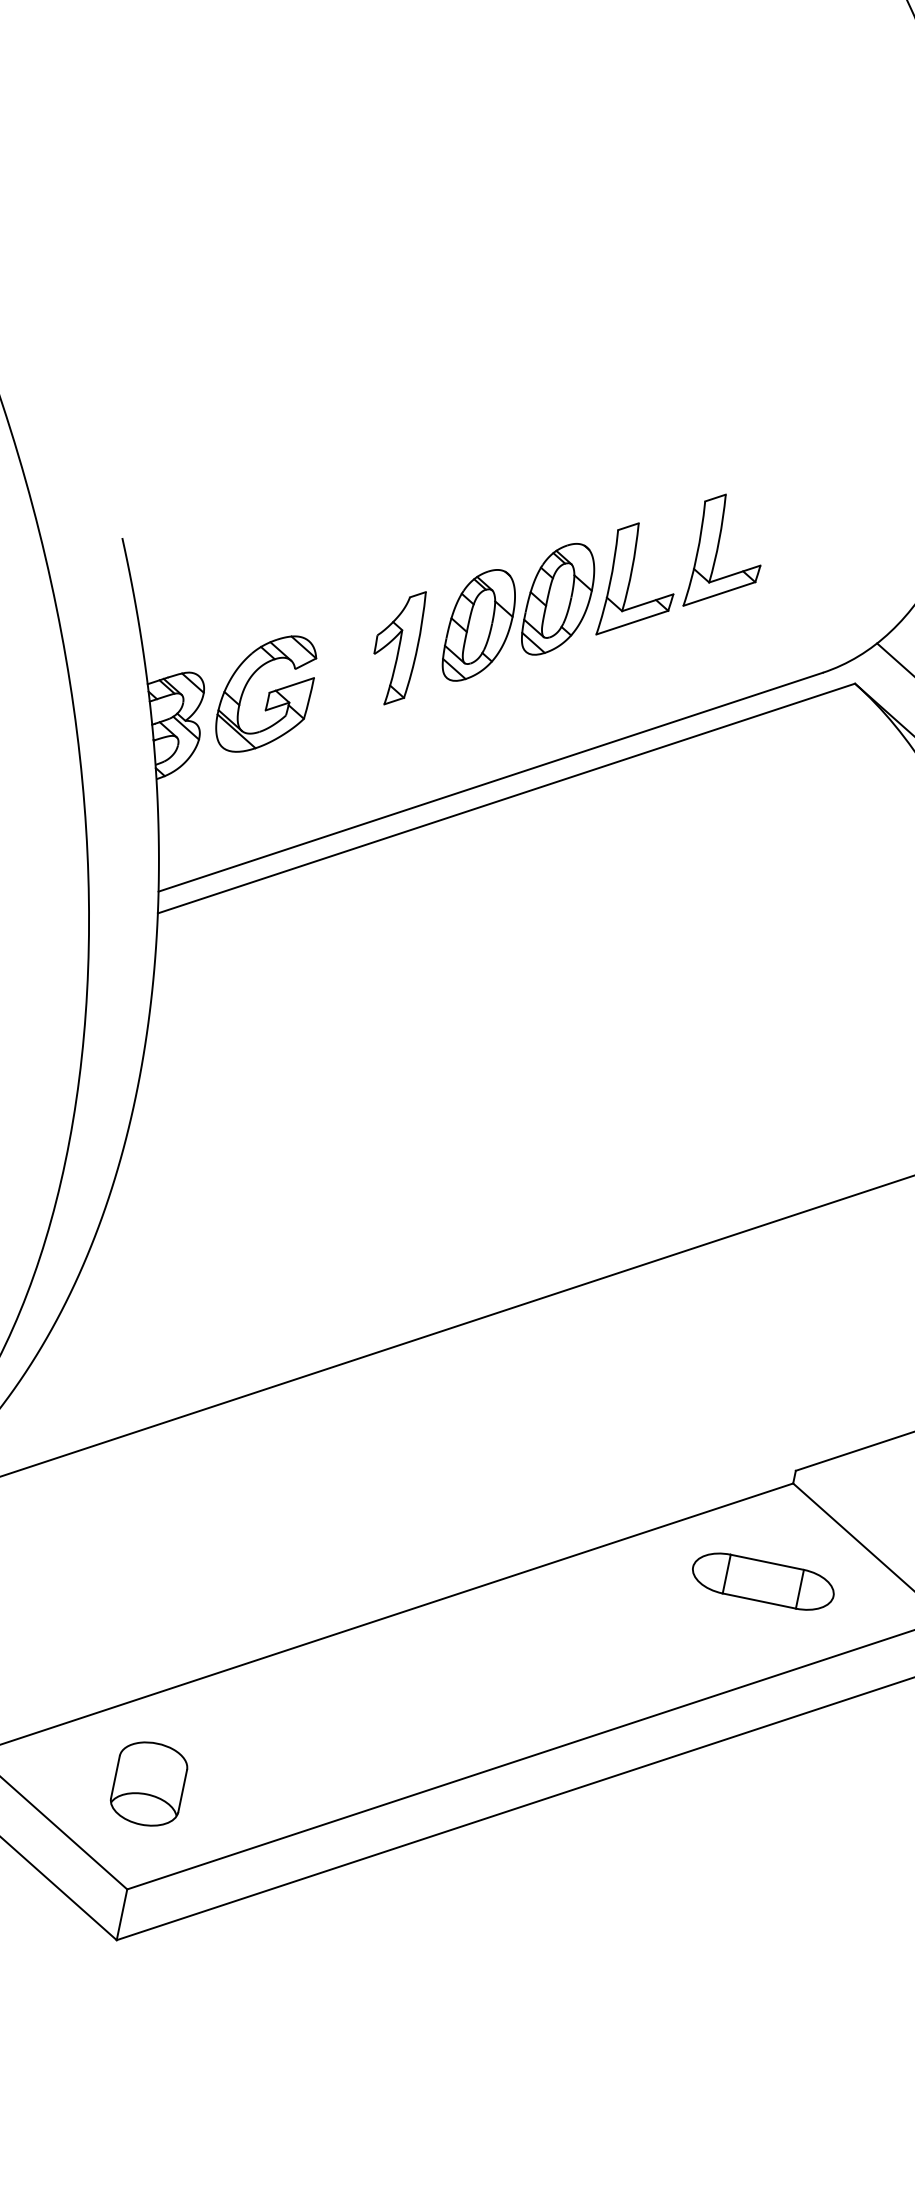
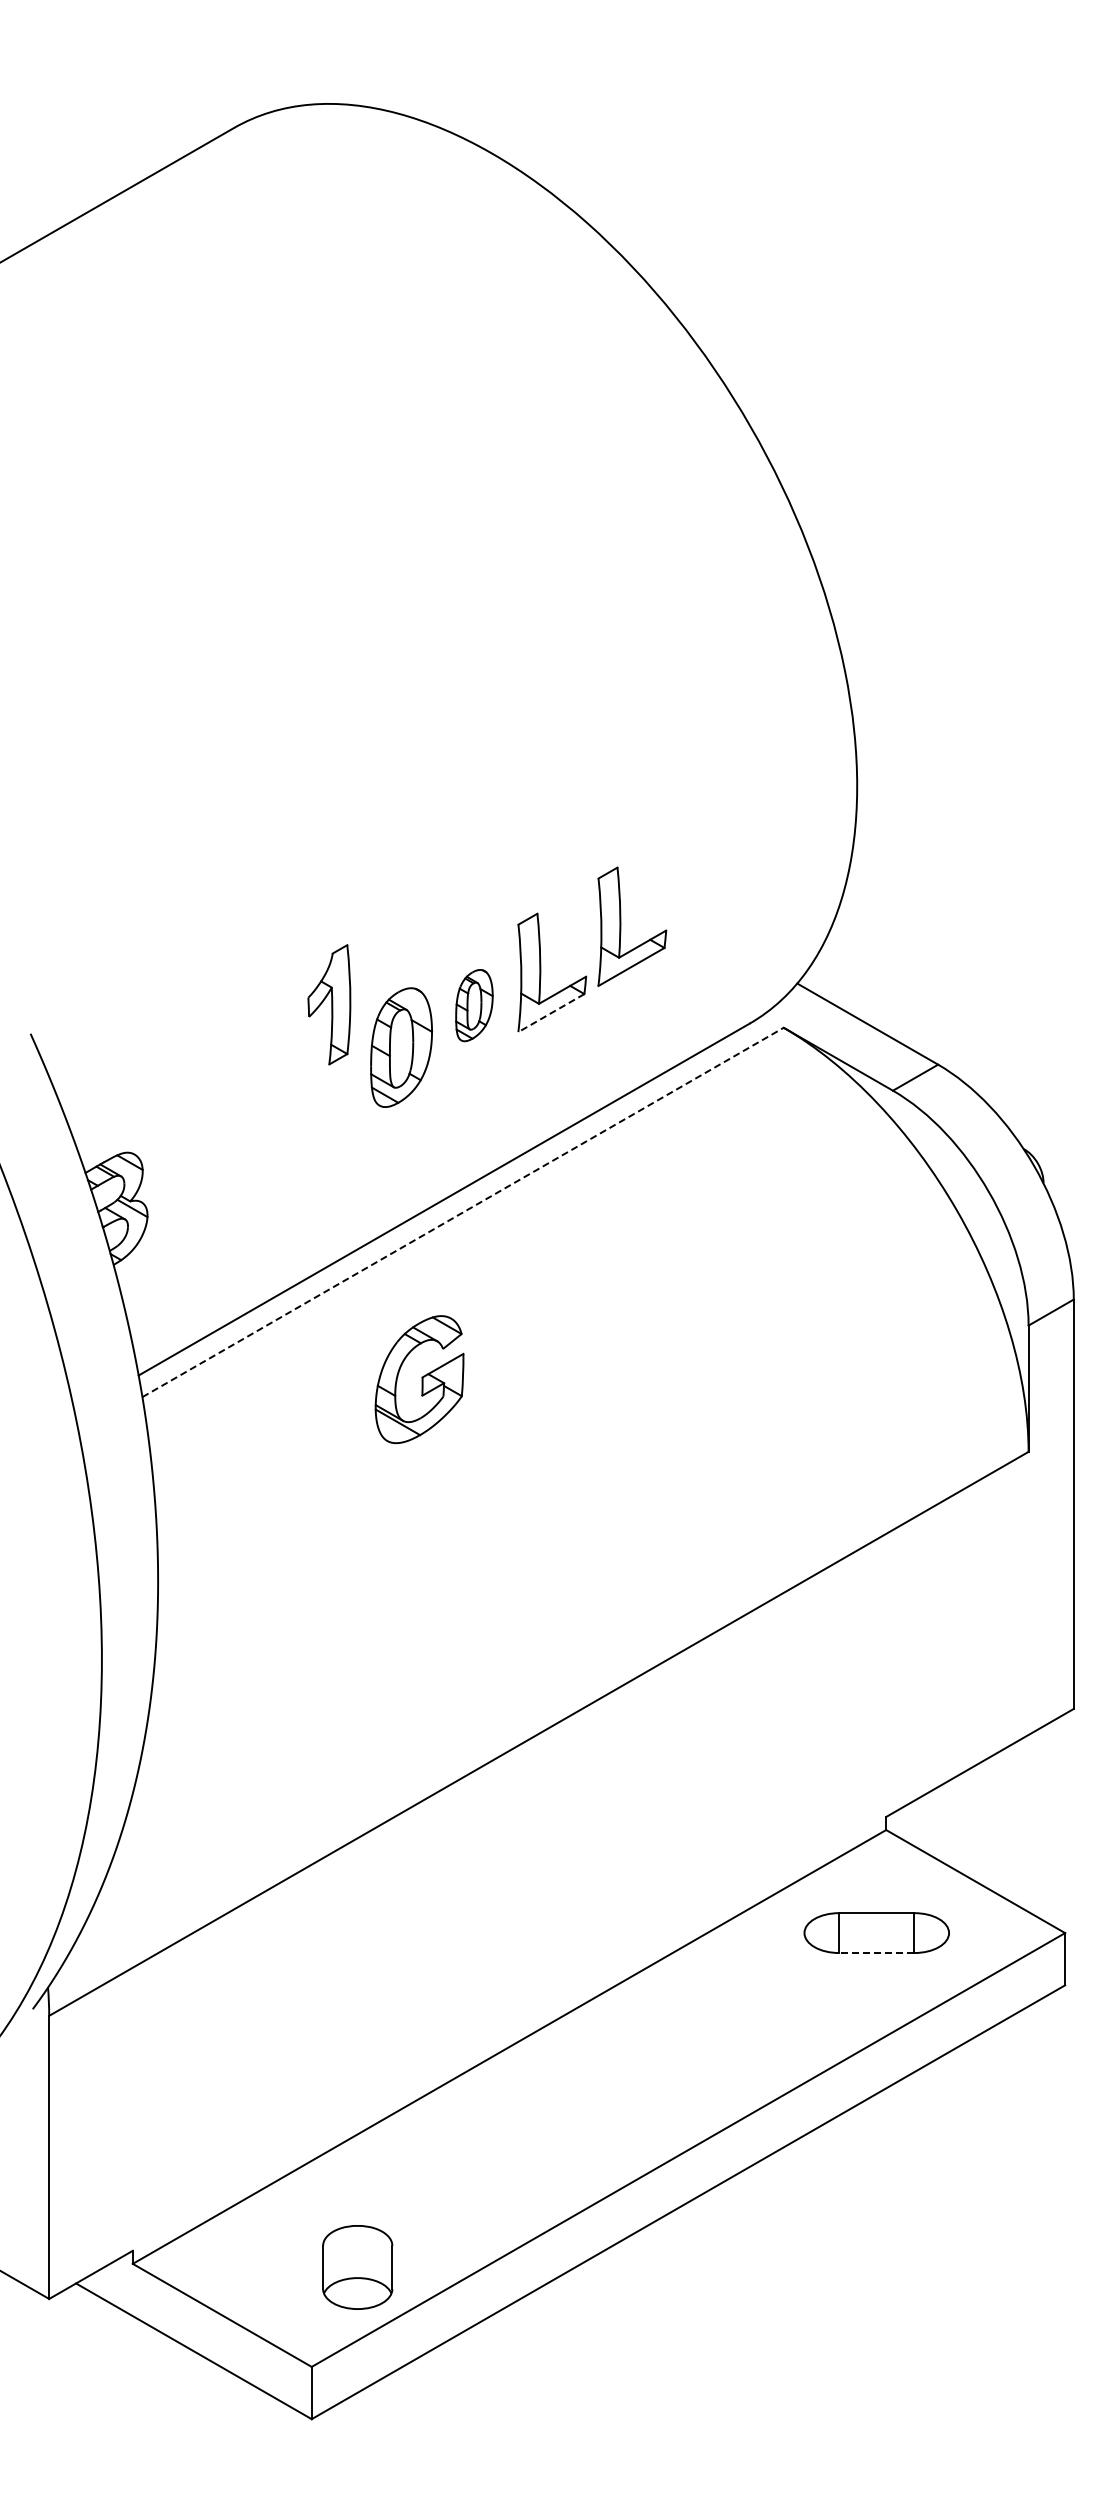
part: (559, 599) -> (474, 1005), size x0.6
line: (631, 622) -> (550, 1013), solid -> dashed
part: (396, 646) -> (329, 1004), moved
part: (266, 694) -> (419, 1379), moved
line: (506, 798) -> (463, 1212), solid -> dashed
line: (758, 1601) -> (876, 1953), solid -> dashed
part: (148, 1784) -> (357, 2267), moved

